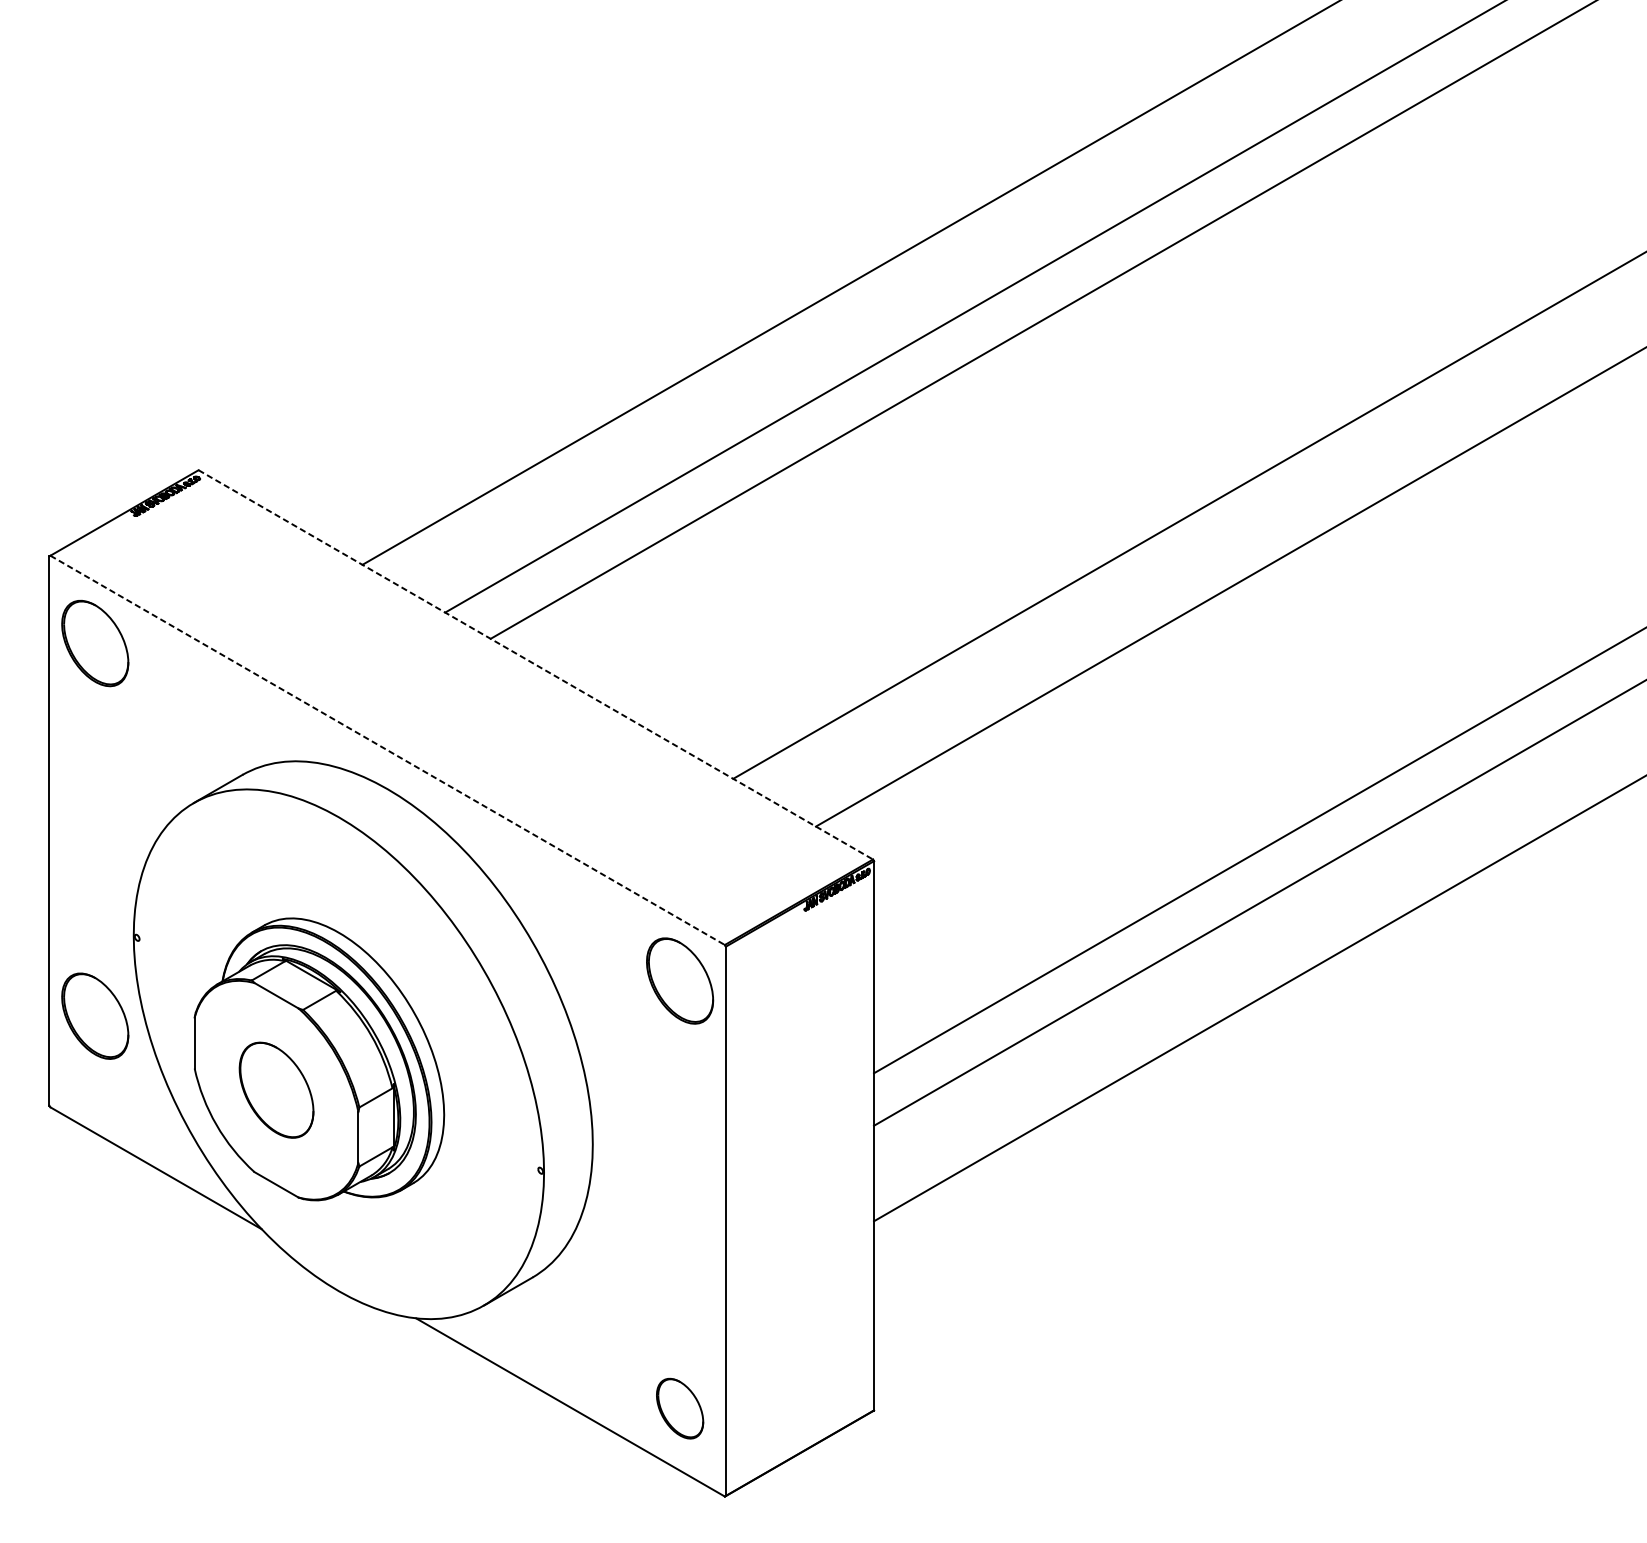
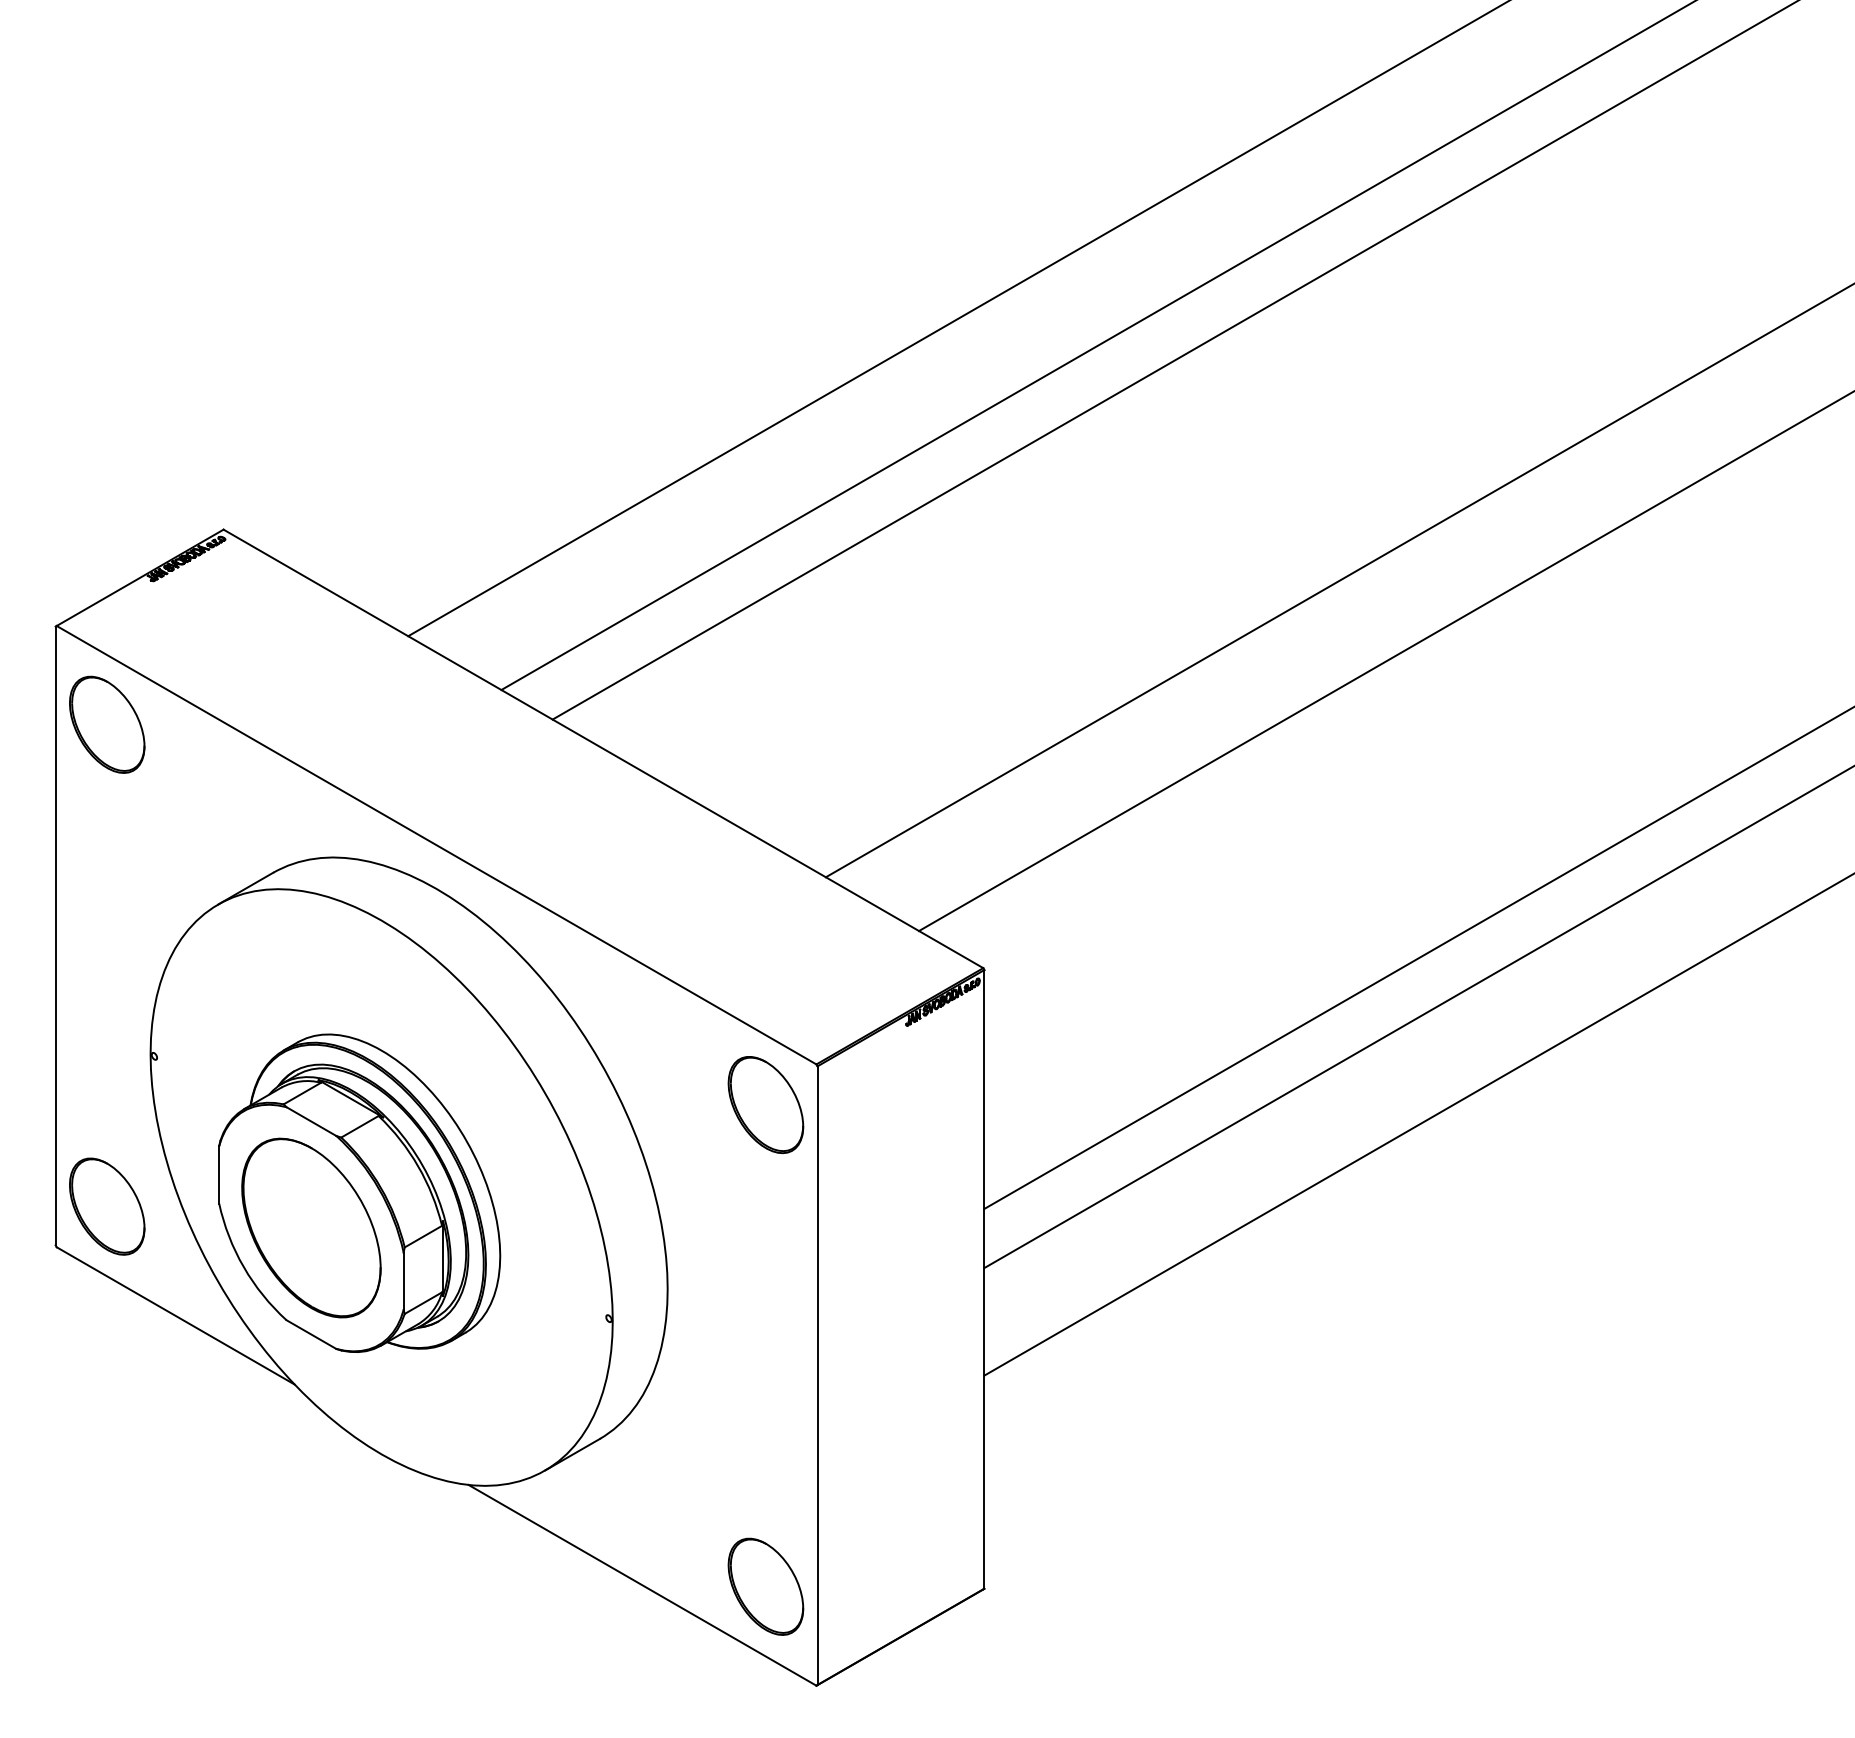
line: (535, 664) -> (603, 748), dashed -> solid
line: (387, 750) -> (436, 845), dashed -> solid
part: (95, 1016) -> (107, 1206), moved
part: (276, 1089) -> (311, 1227), size x1.67
part: (679, 1408) -> (765, 1586), size x1.43

